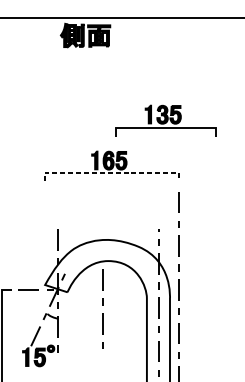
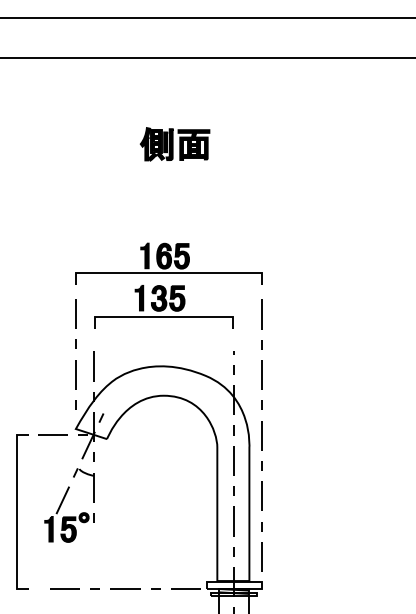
part: (85, 35) -> (174, 144), moved
part: (165, 120) -> (163, 306), moved
line: (111, 172) -> (168, 272), dashed -> solid
line: (103, 304) -> (75, 348), moved

